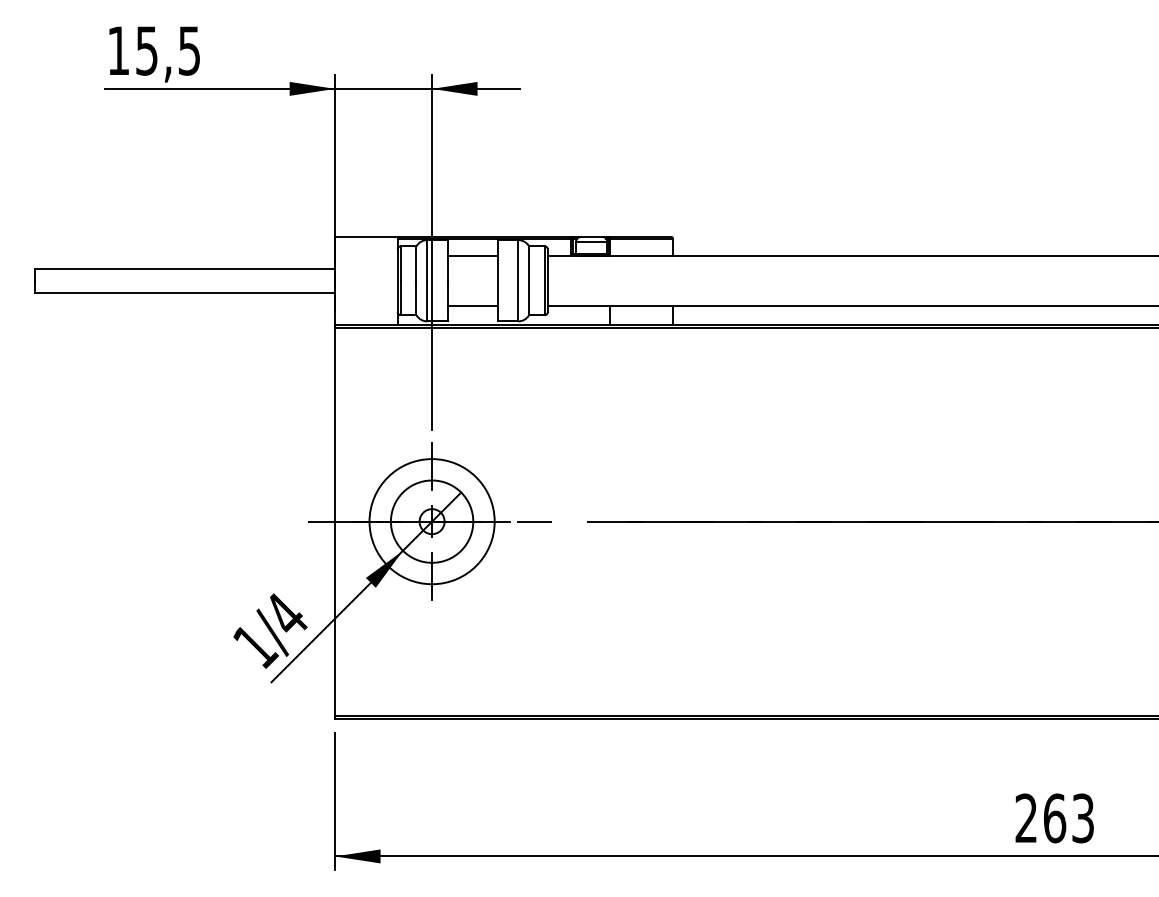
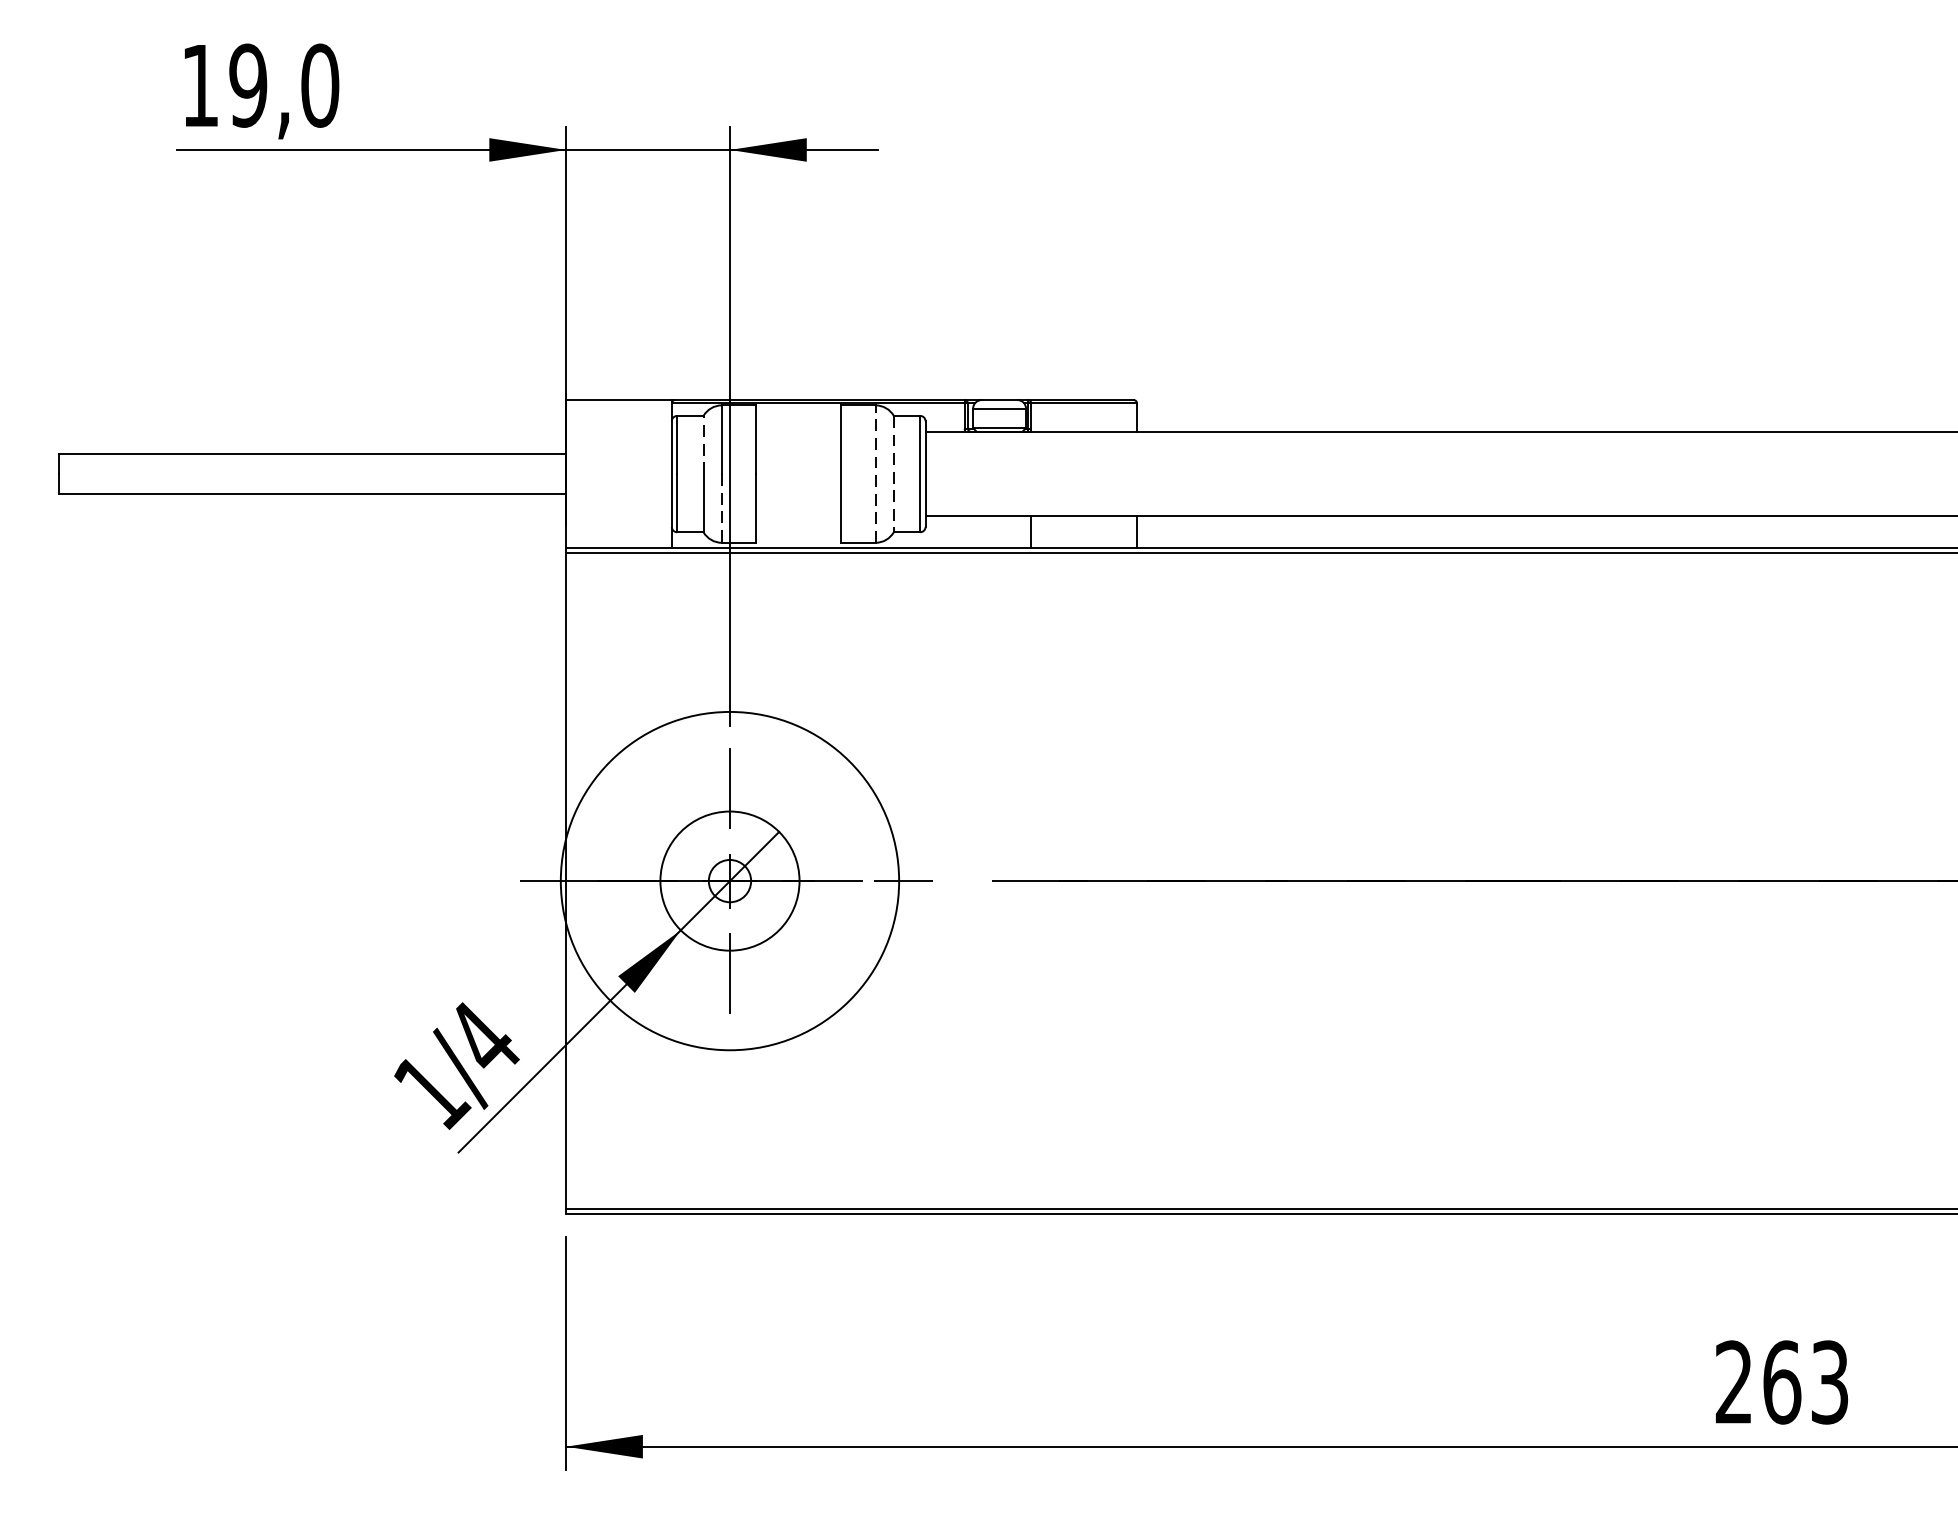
text: (167, 50) -> (282, 85), 15,5 -> 19,0
line: (472, 255) -> (798, 431), removed
line: (416, 263) -> (703, 444), solid -> dashed
line: (518, 280) -> (875, 473), solid -> dashed
line: (529, 281) -> (894, 475), solid -> dashed
line: (427, 301) -> (722, 509), solid -> dashed
line: (472, 305) -> (798, 515), removed
circle: (431, 521) -> (728, 880), size x1.6

